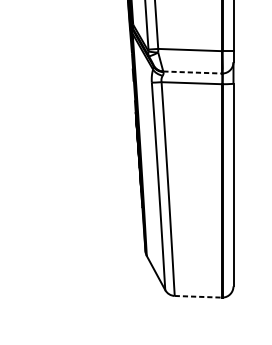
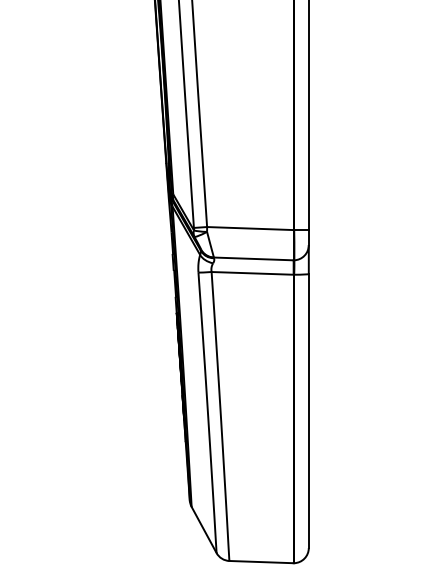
line: (192, 72) -> (253, 258), dashed -> solid
line: (199, 297) -> (262, 562), dashed -> solid

